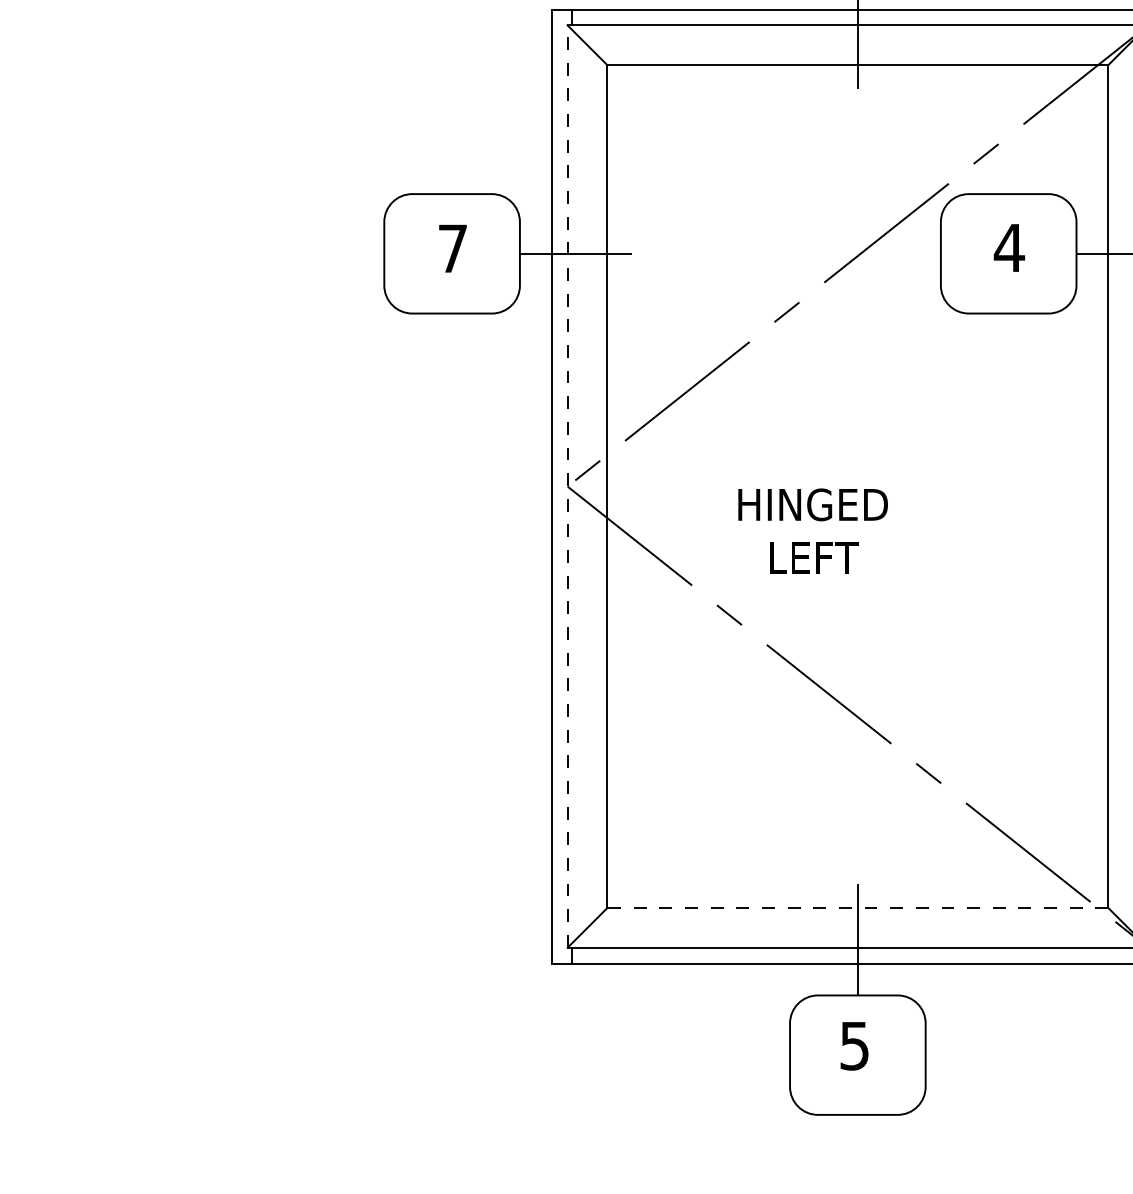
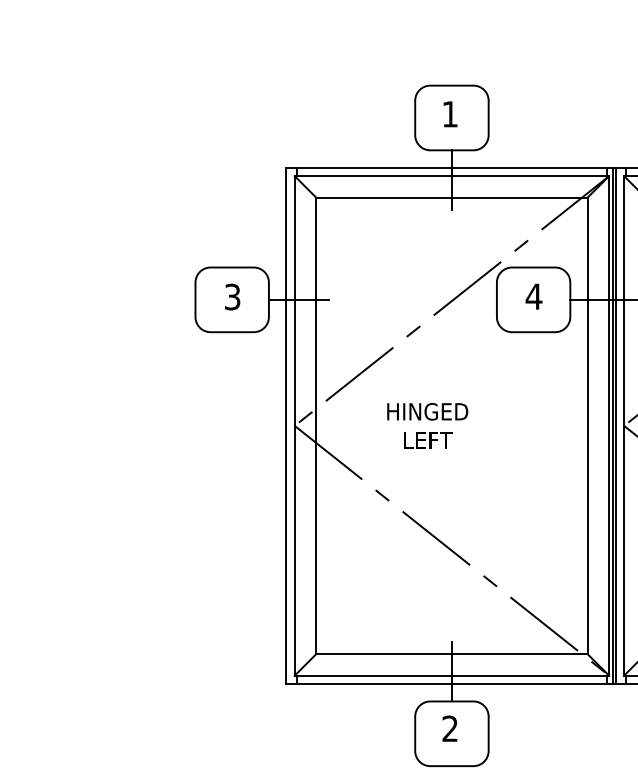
text: (452, 247) -> (232, 296), 7 -> 3
line: (567, 485) -> (294, 425), dashed -> solid
text: (812, 530) -> (427, 425), moved
line: (857, 908) -> (451, 654), dashed -> solid
text: (853, 1045) -> (449, 728), 5 -> 2

